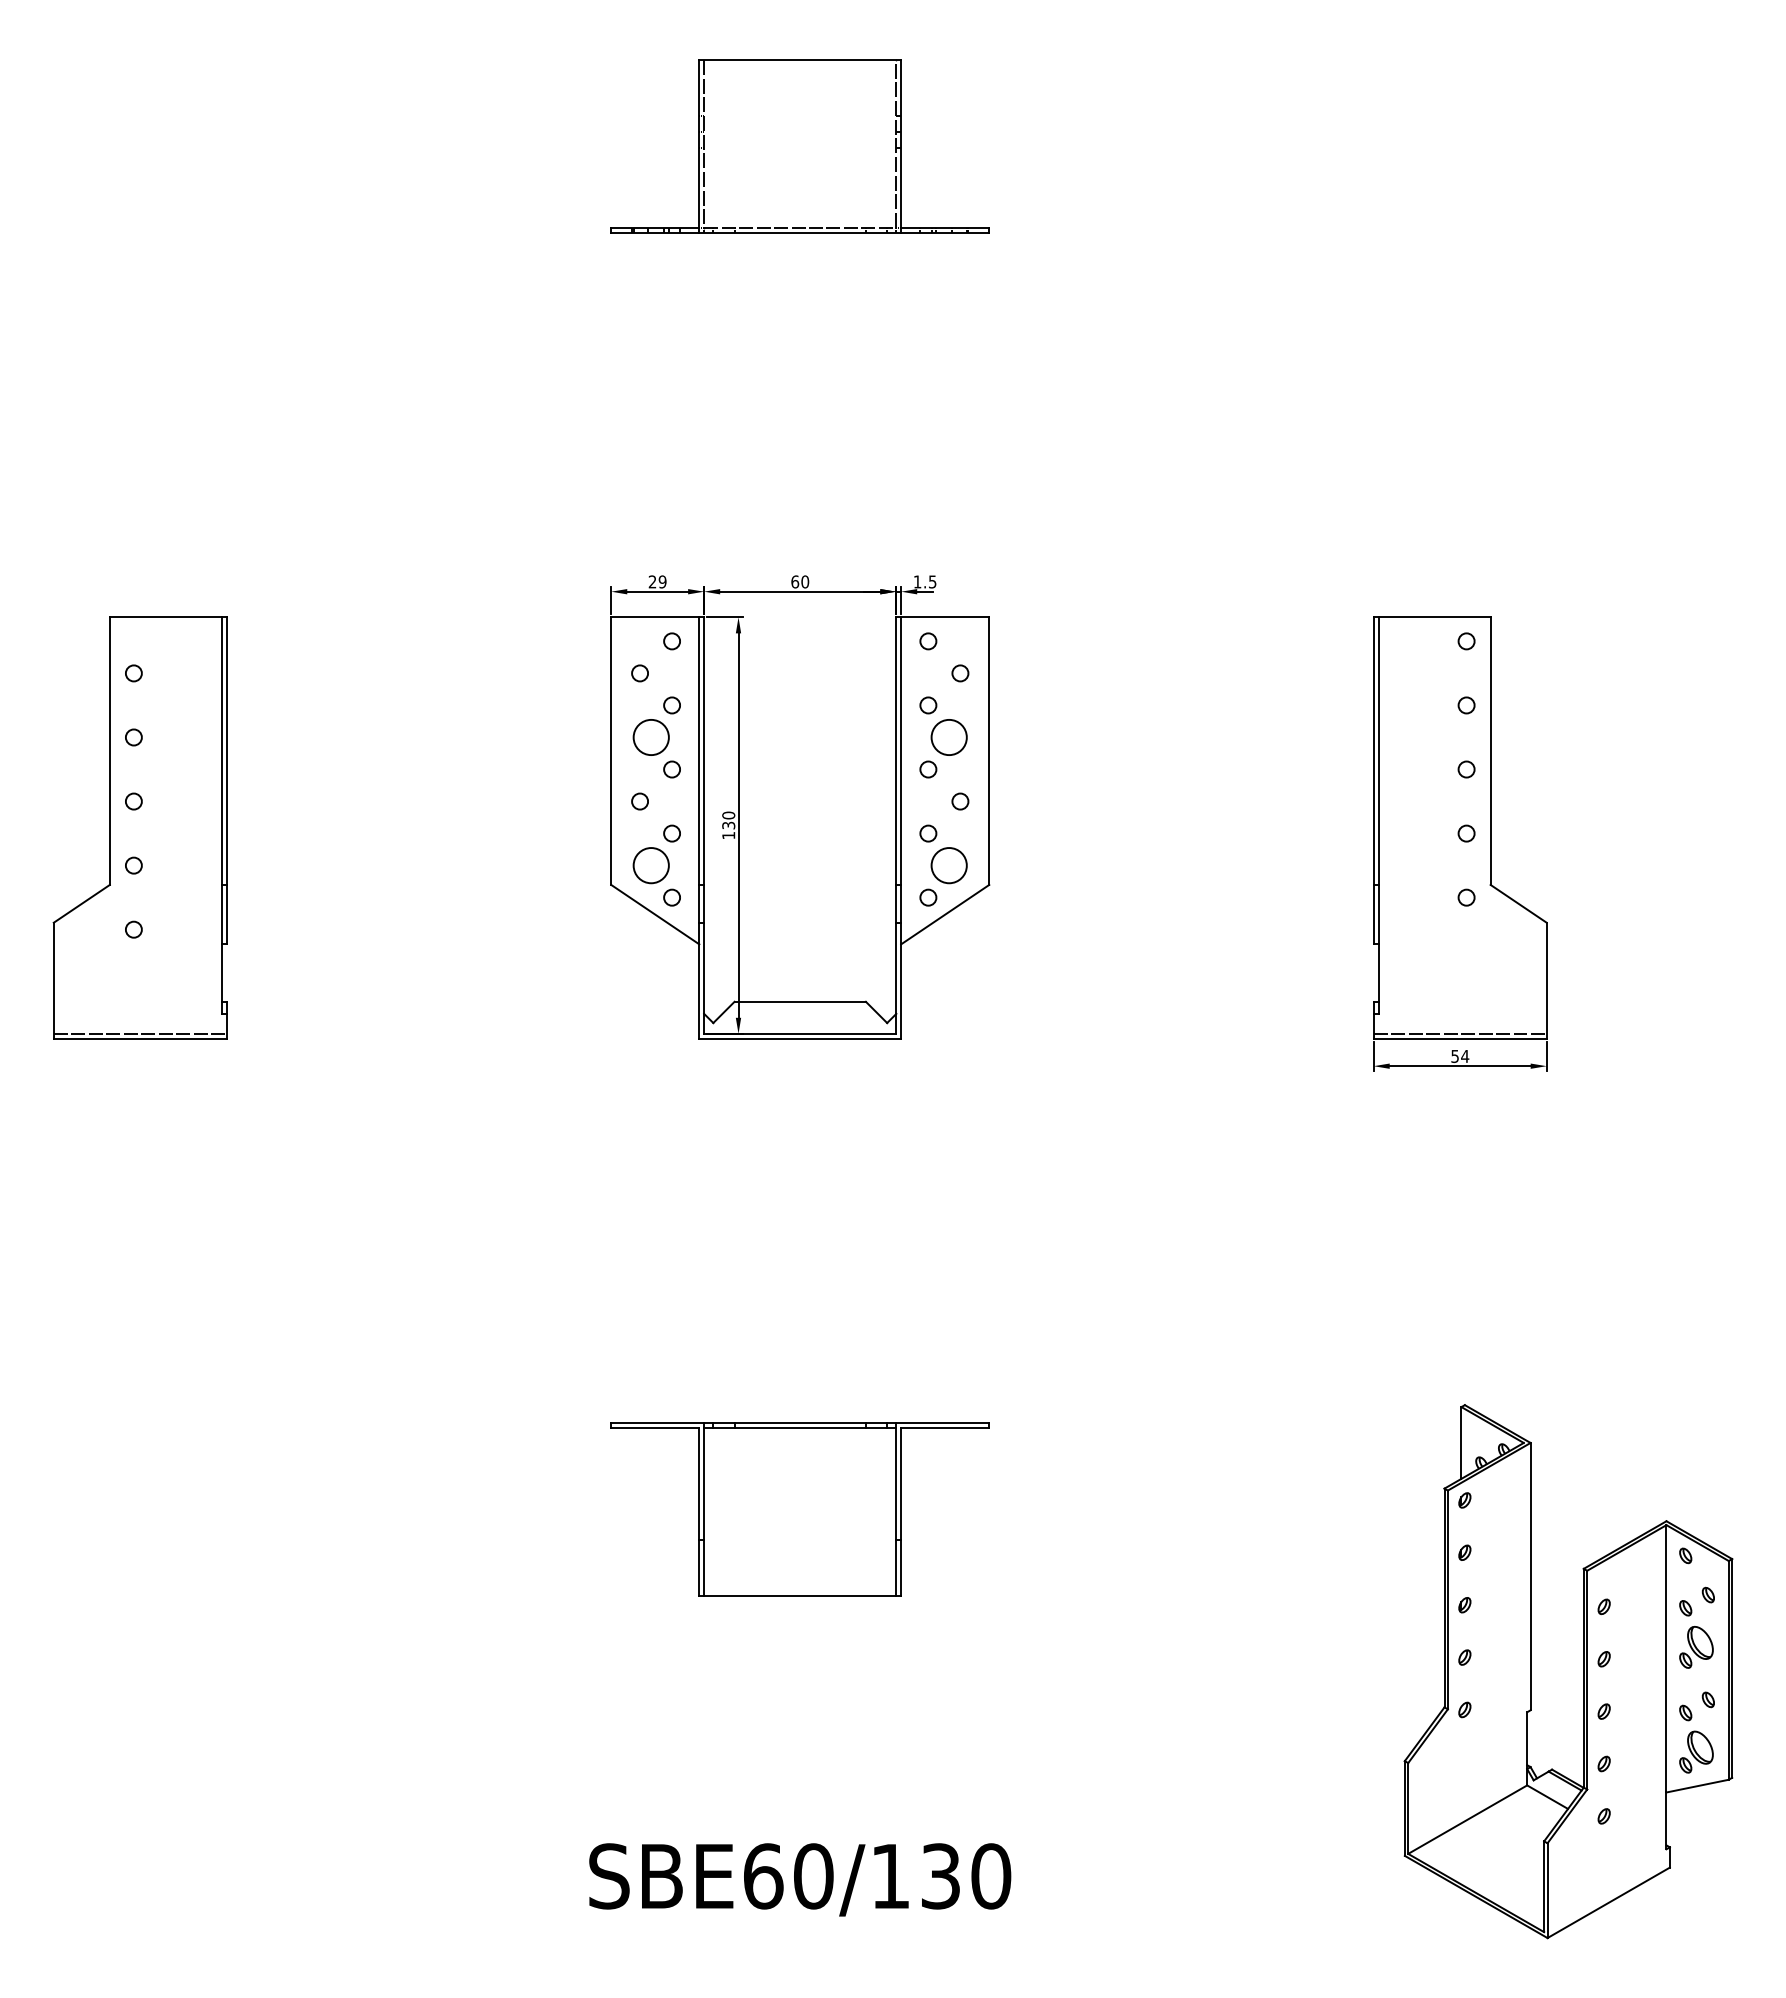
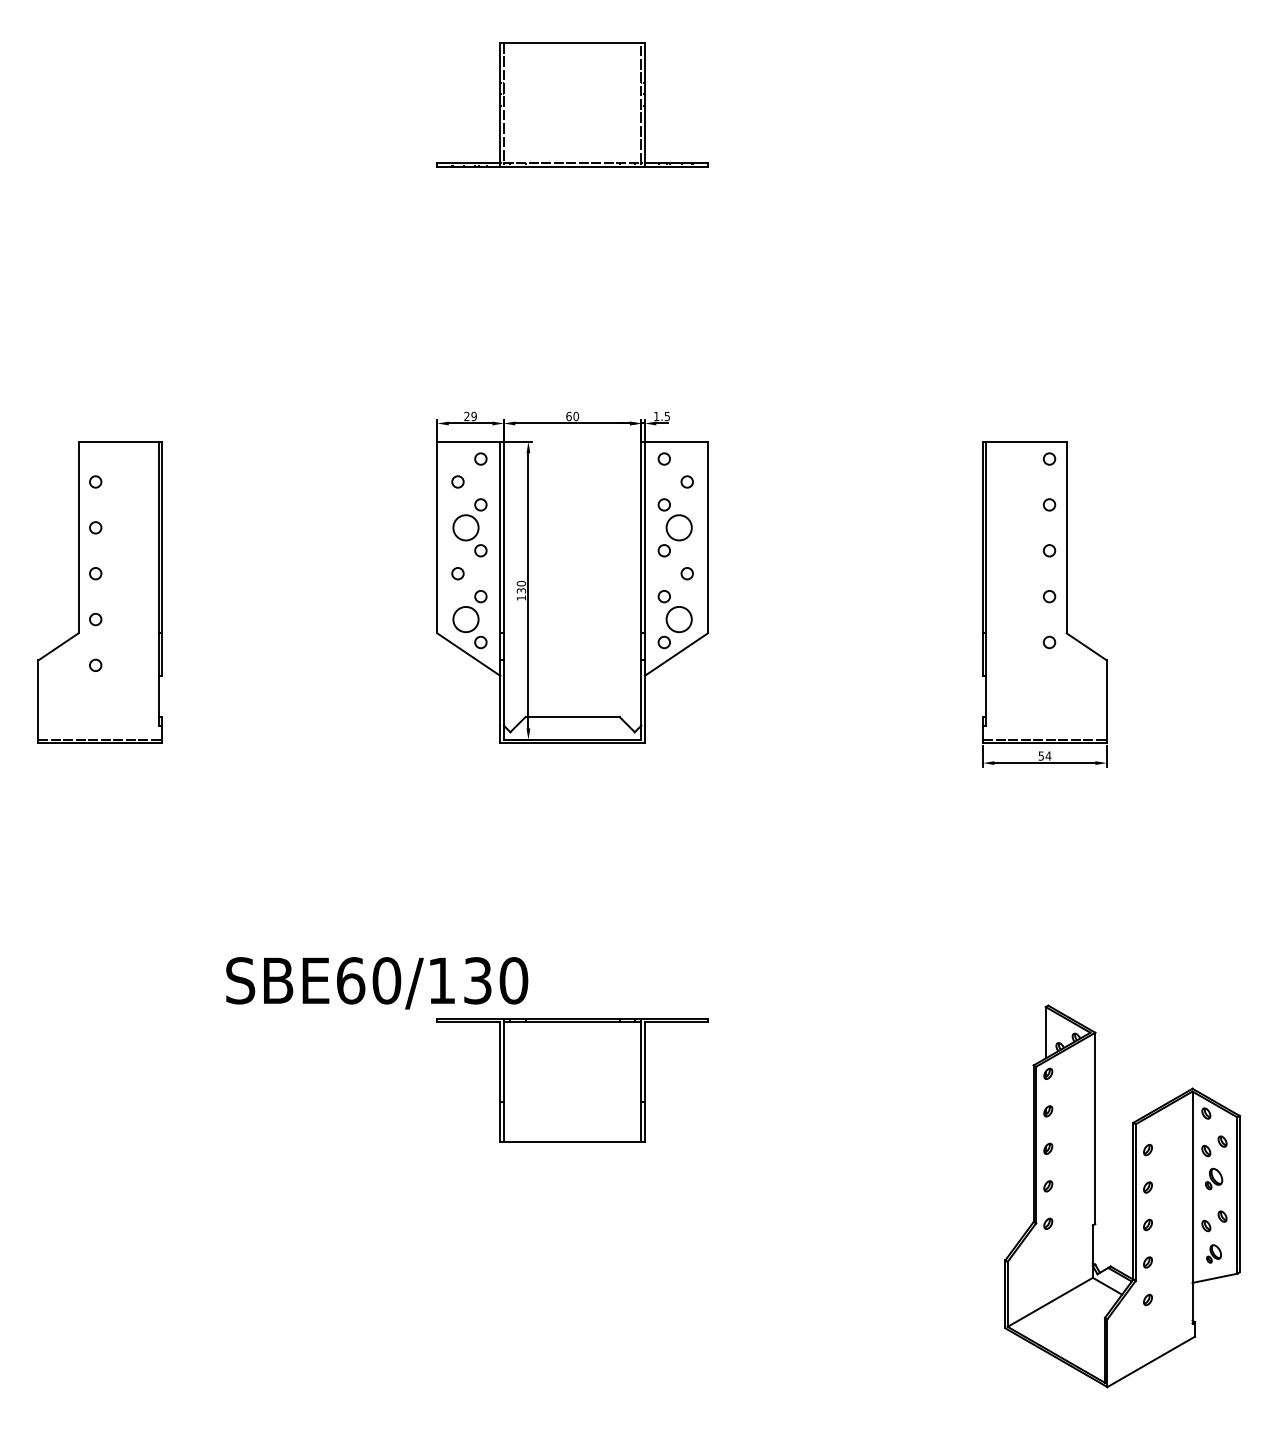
part: (1696, 1647) -> (1214, 1179), size x0.7
part: (1696, 1751) -> (1214, 1253), size x0.6
text: (800, 1879) -> (377, 983), moved

